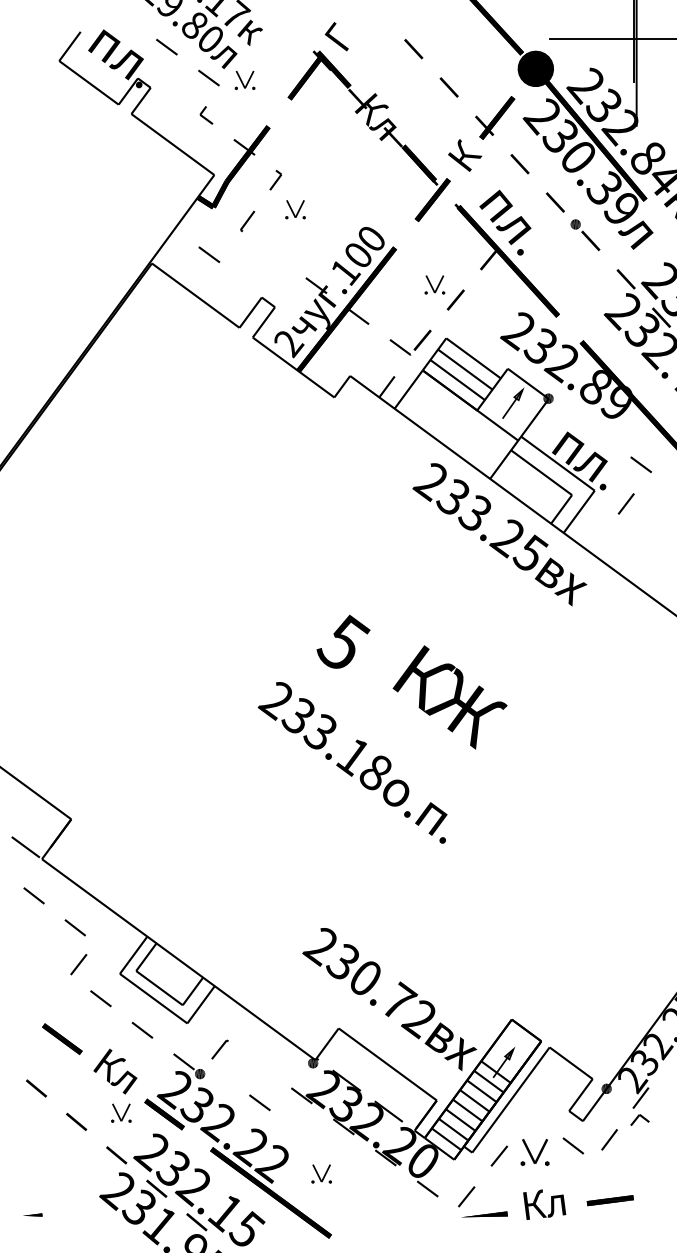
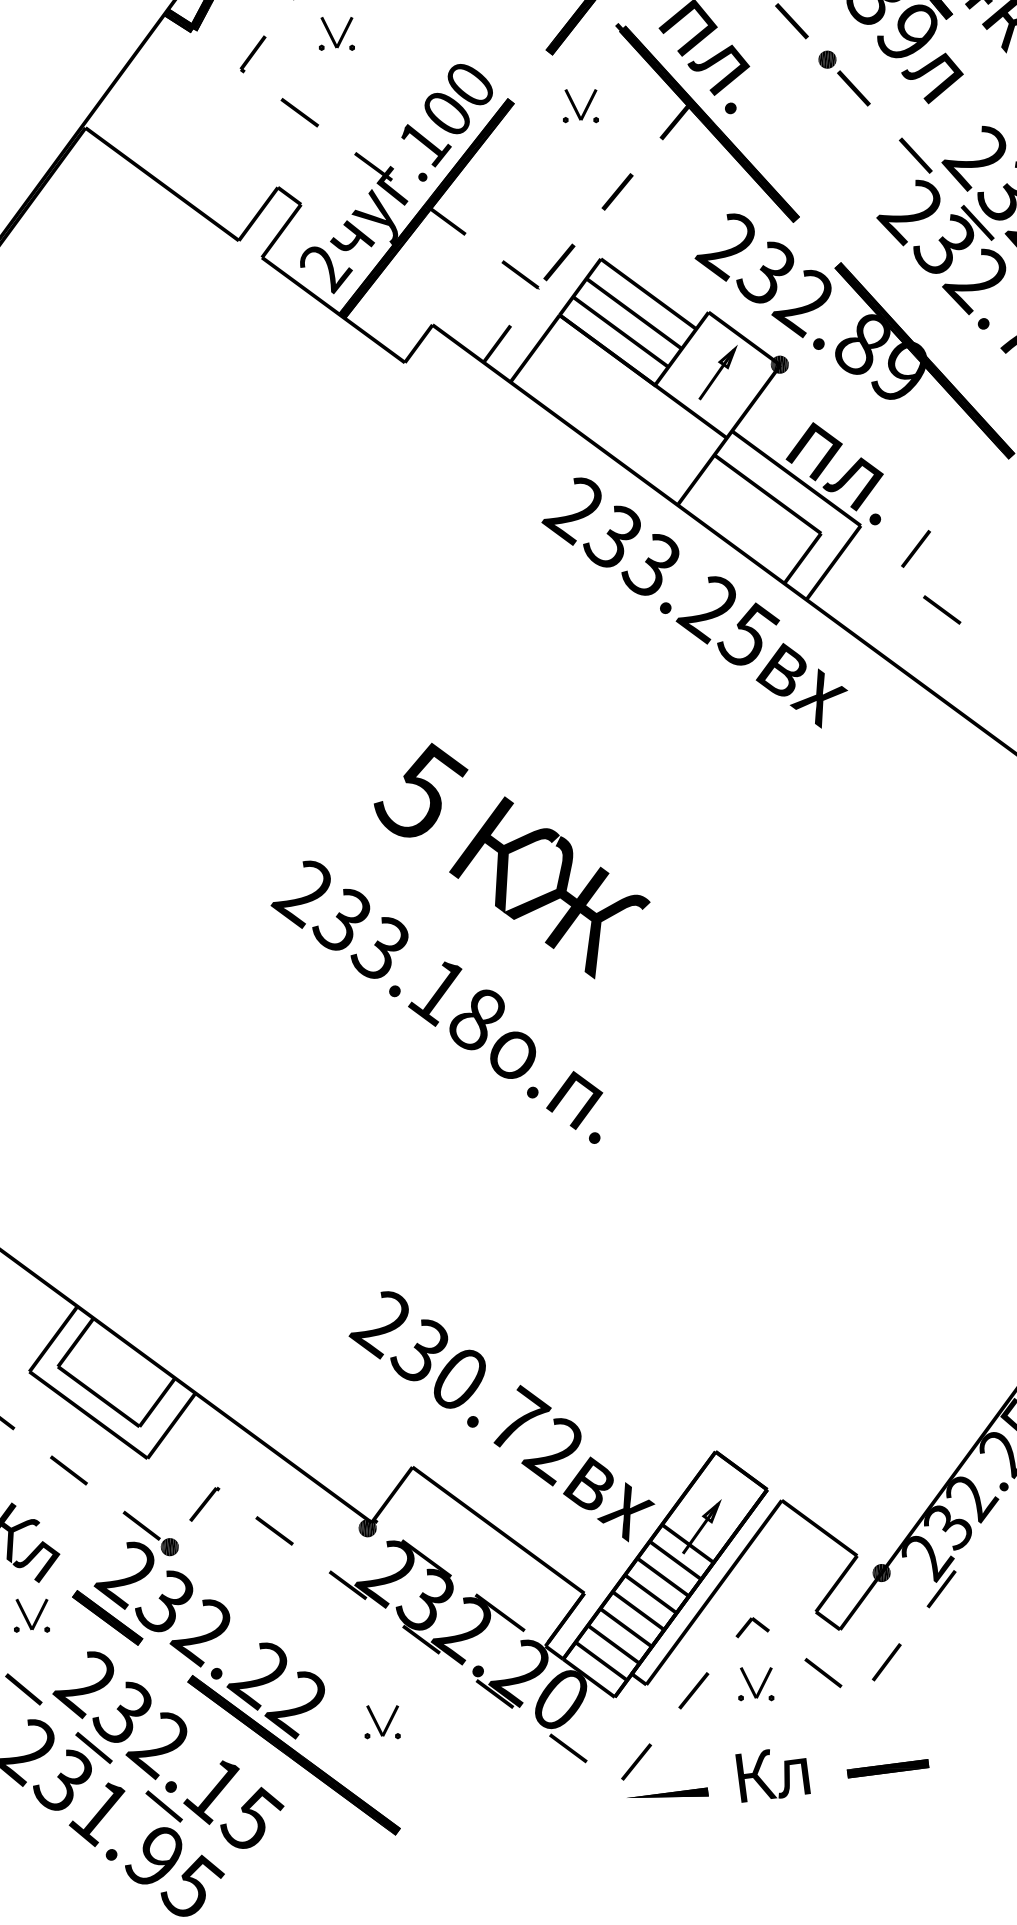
line: (209, 254) -> (300, 112), moved
part: (434, 284) -> (580, 105), moved
line: (641, 464) -> (942, 609), moved
text: (449, 697) -> (548, 887), moved
line: (259, 1102) -> (273, 1530), moved
part: (639, 1119) -> (751, 1626), moved
part: (534, 1151) -> (755, 1682), size x0.71

